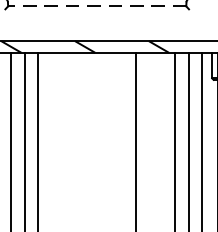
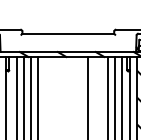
line: (97, 6) -> (68, 33), dashed -> solid

